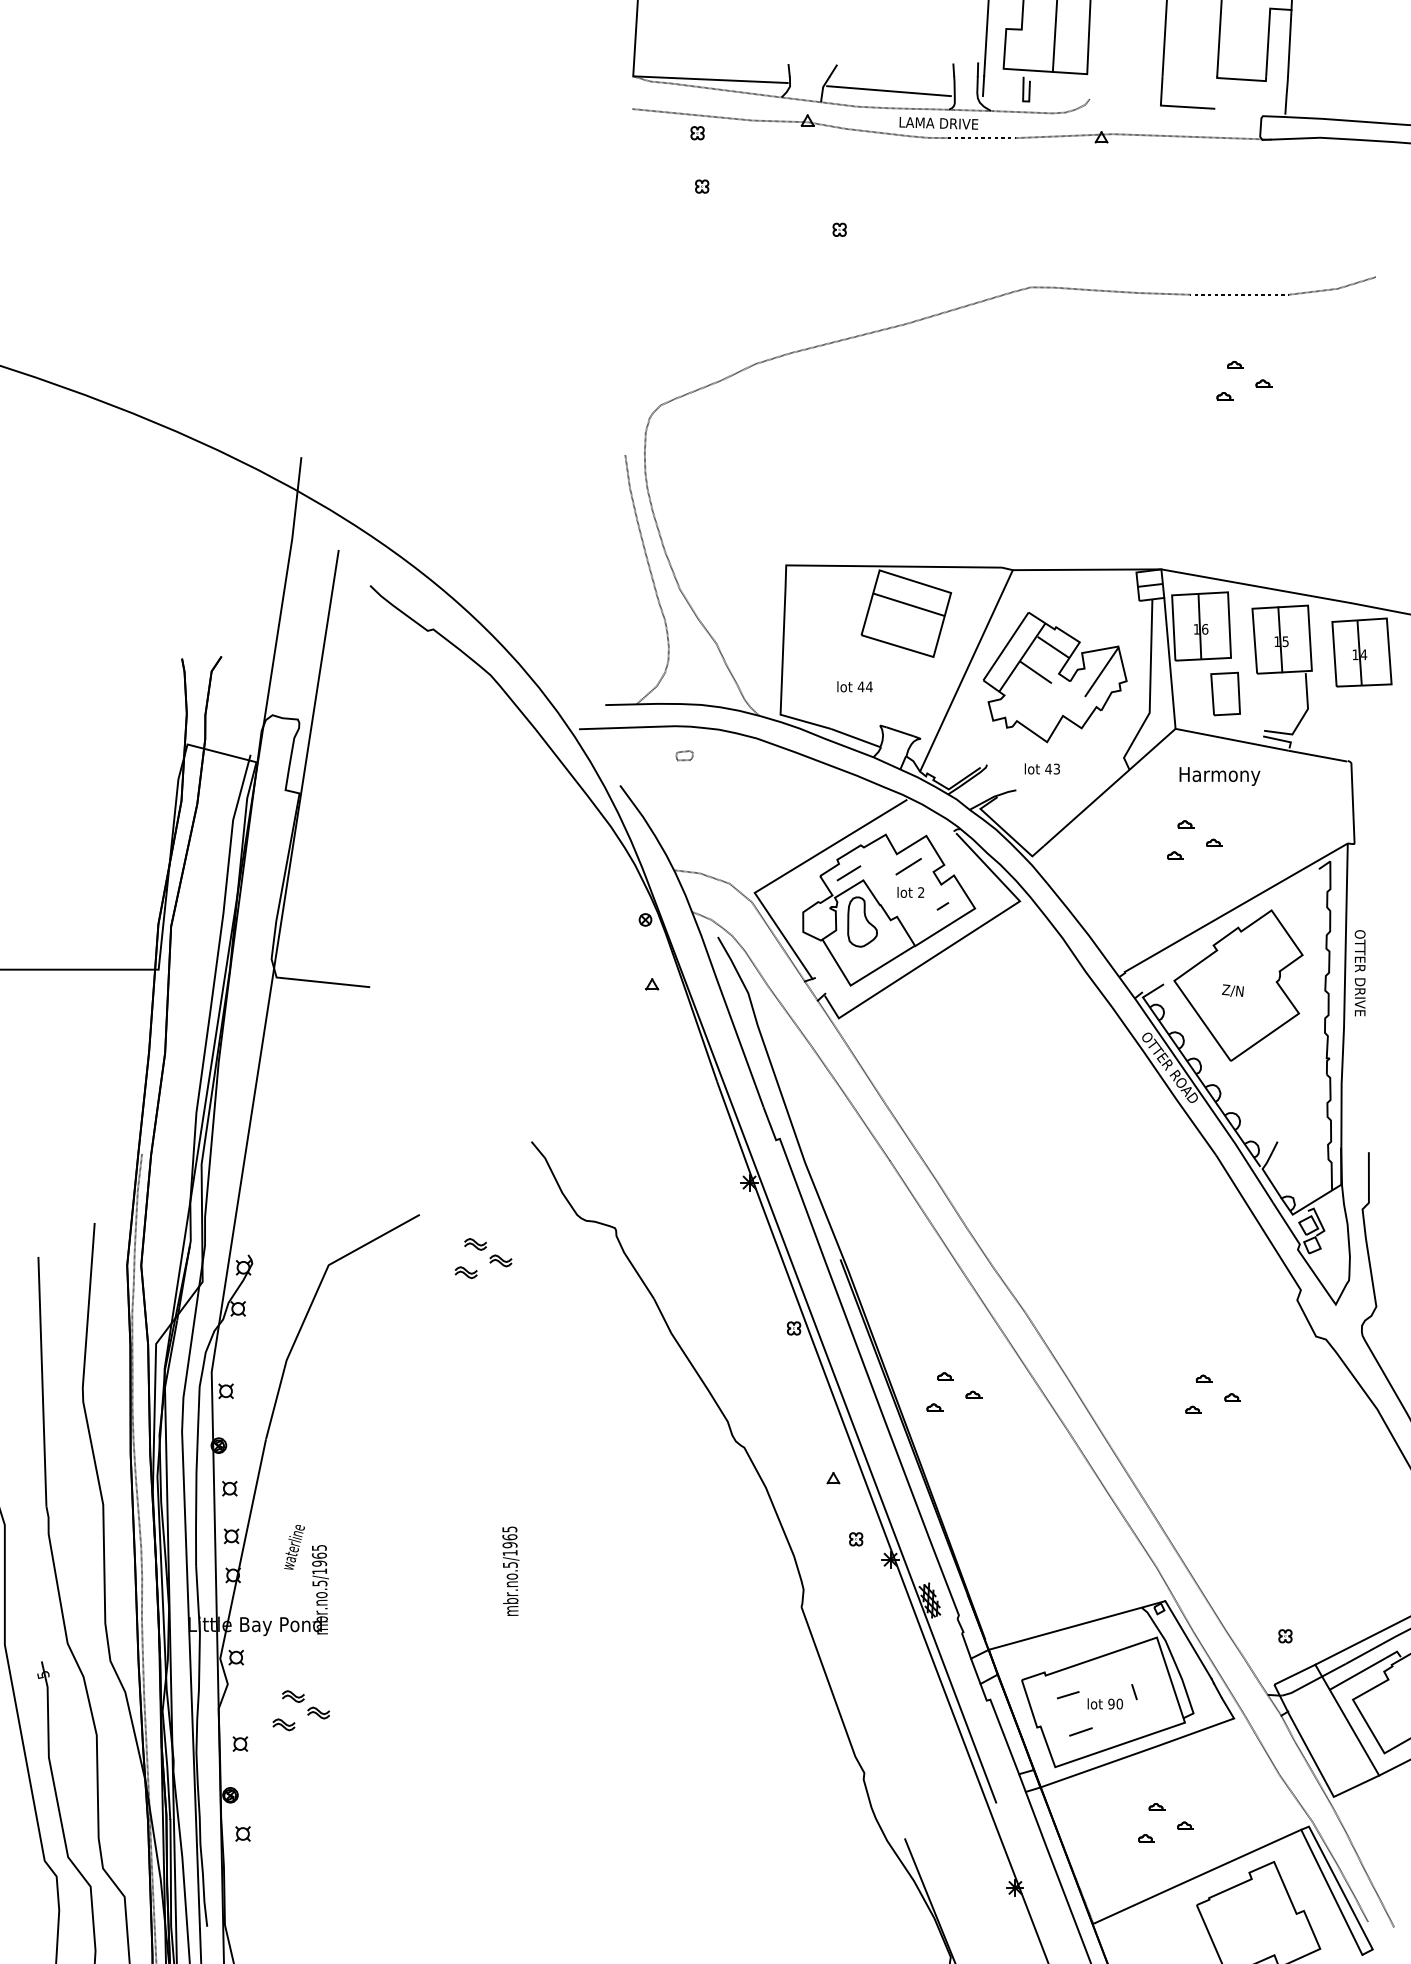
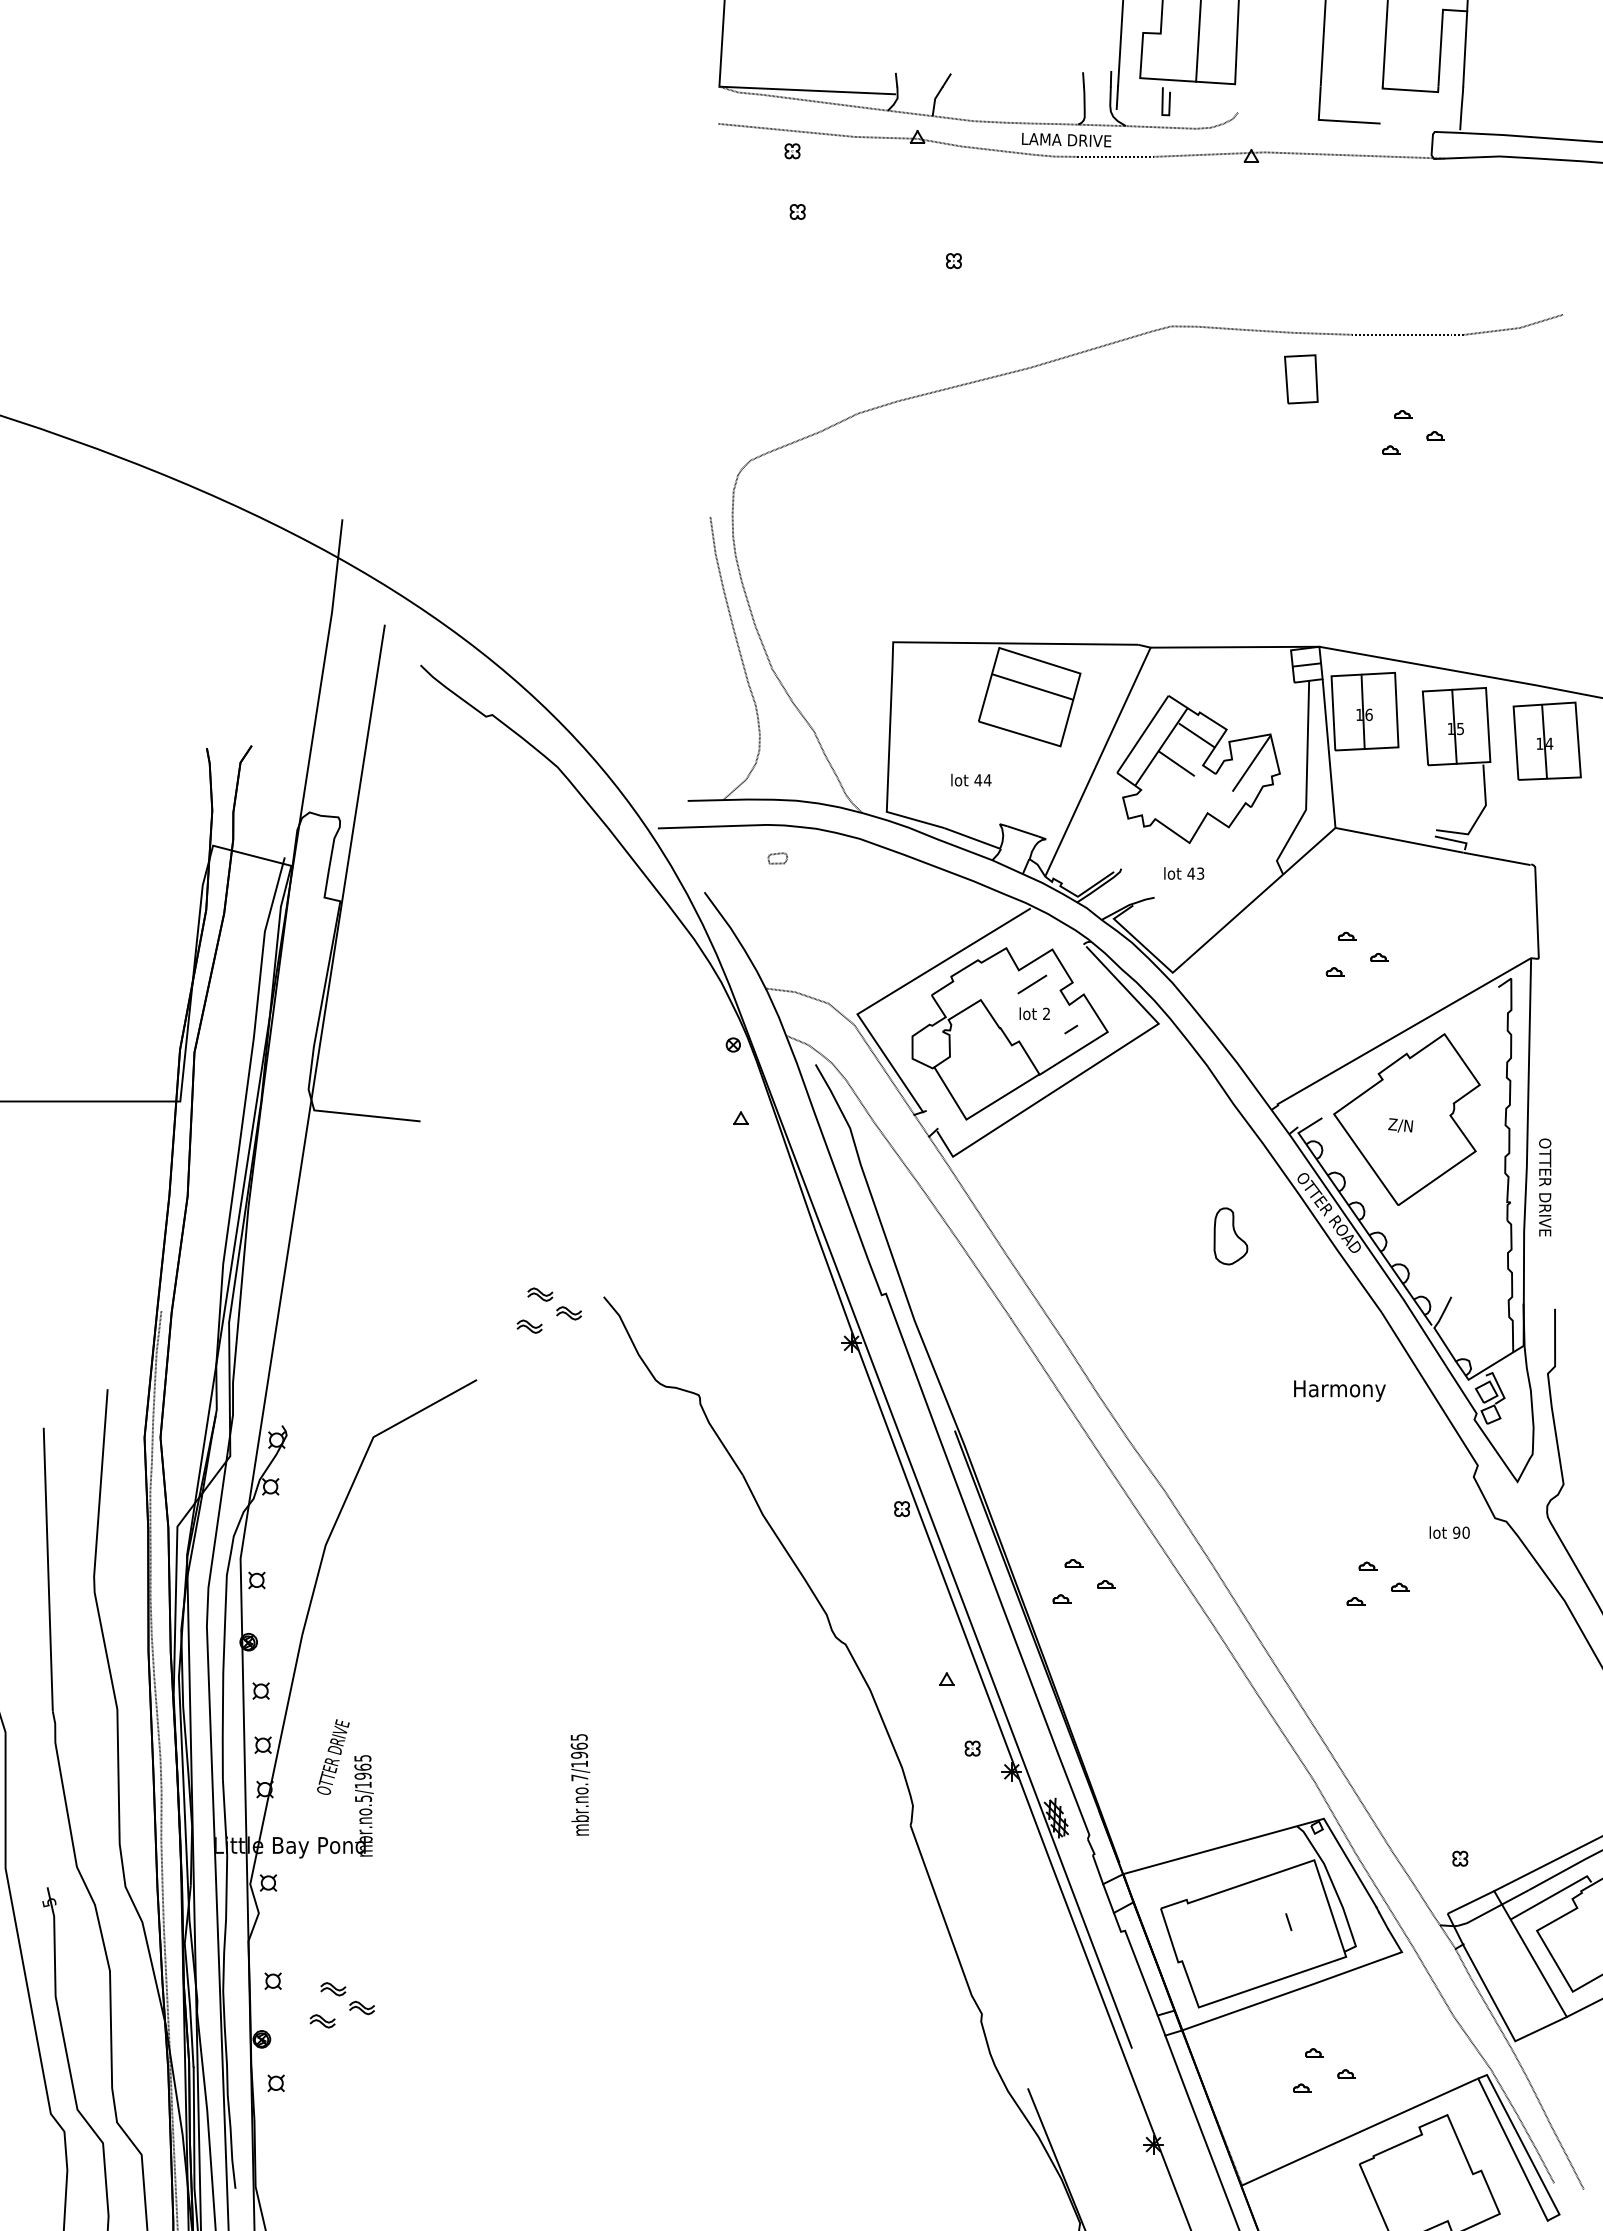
line: (888, 91) -> (1009, 103), removed
part: (1225, 694) -> (1301, 379), moved
text: (1219, 776) -> (1339, 1390), moved
line: (848, 872) -> (964, 991), removed
part: (862, 922) -> (1230, 1236), moved
text: (1360, 973) -> (1545, 1187), moved
part: (489, 1258) -> (556, 1310), moved
text: (293, 1546) -> (333, 1756), waterline -> OTTER DRIVE
text: (510, 1564) -> (579, 1777), mbr.no.5/1965 -> mbr.no.7/1965
line: (1068, 1695) -> (1213, 1925), removed
text: (1105, 1703) -> (1449, 1532), moved
part: (307, 1710) -> (349, 2005), moved
line: (1080, 1732) -> (1227, 1967), removed

